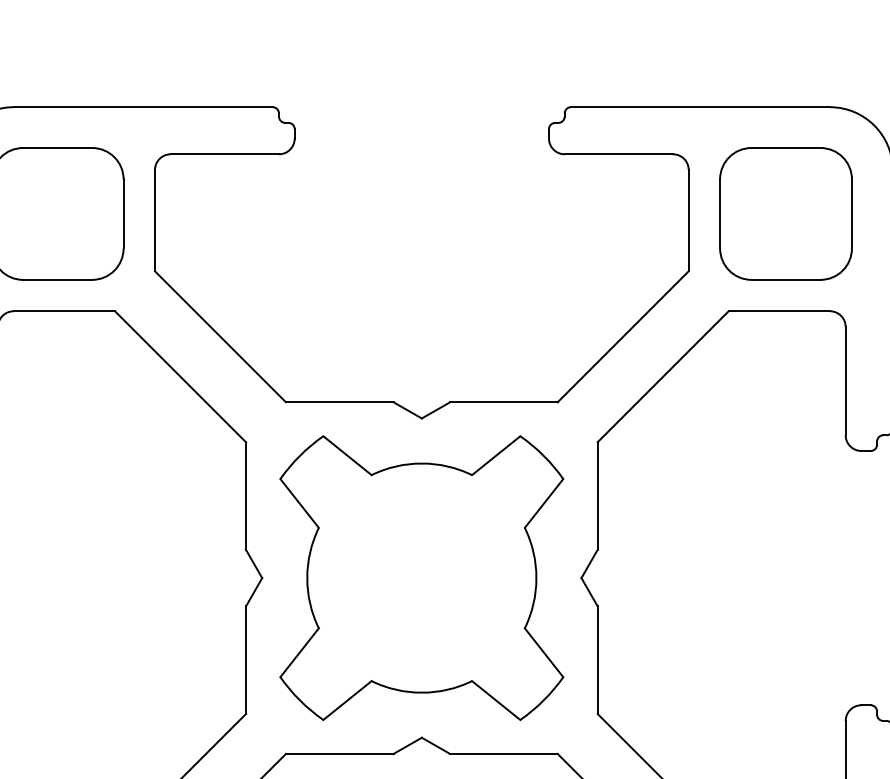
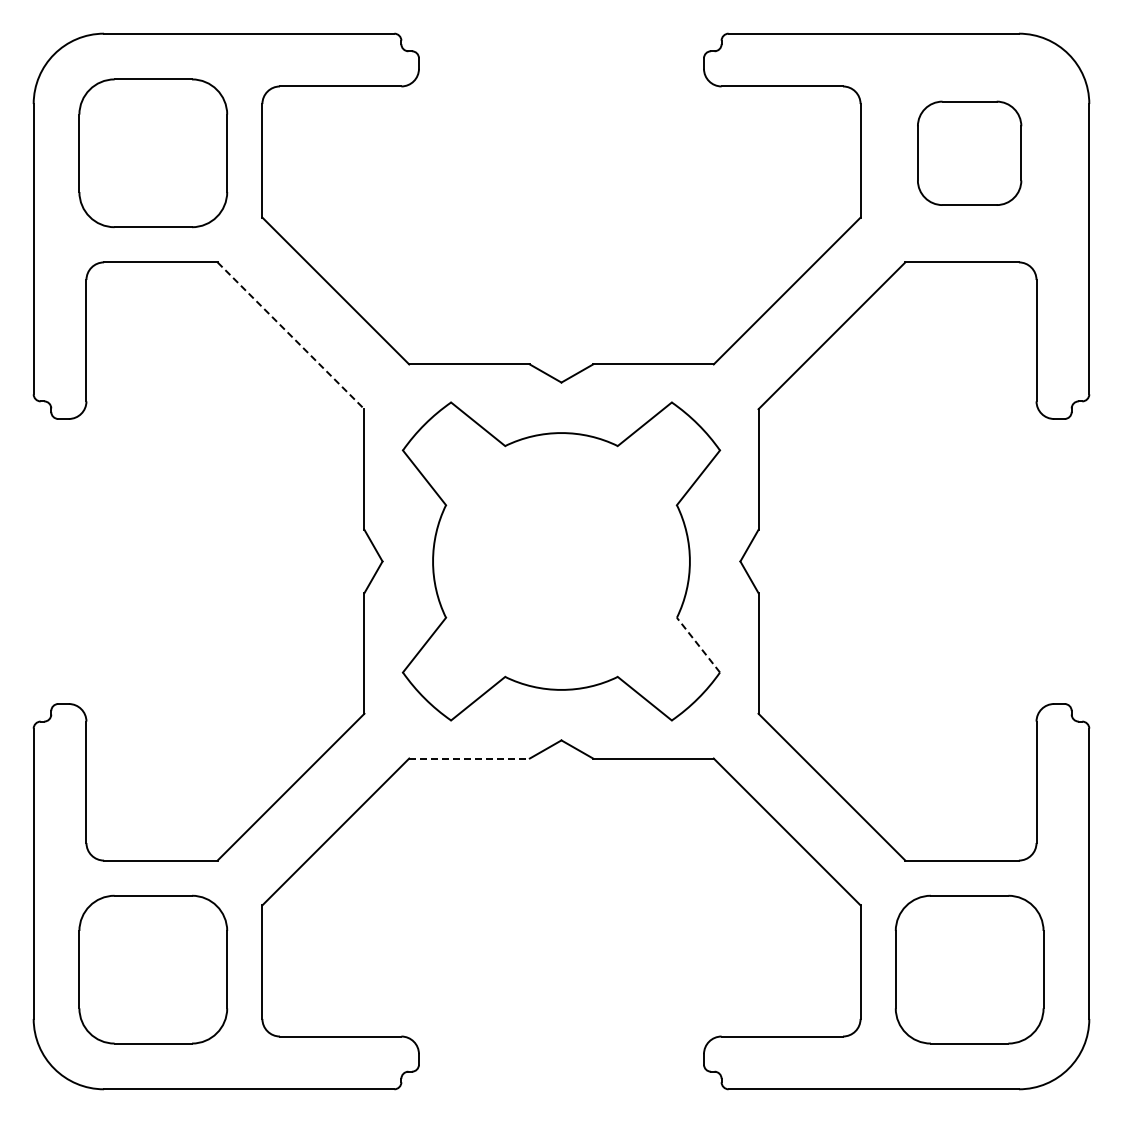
part: (785, 214) -> (969, 153), size x0.7
line: (180, 376) -> (291, 335), solid -> dashed
line: (544, 653) -> (698, 645), solid -> dashed
line: (340, 753) -> (470, 758), solid -> dashed

